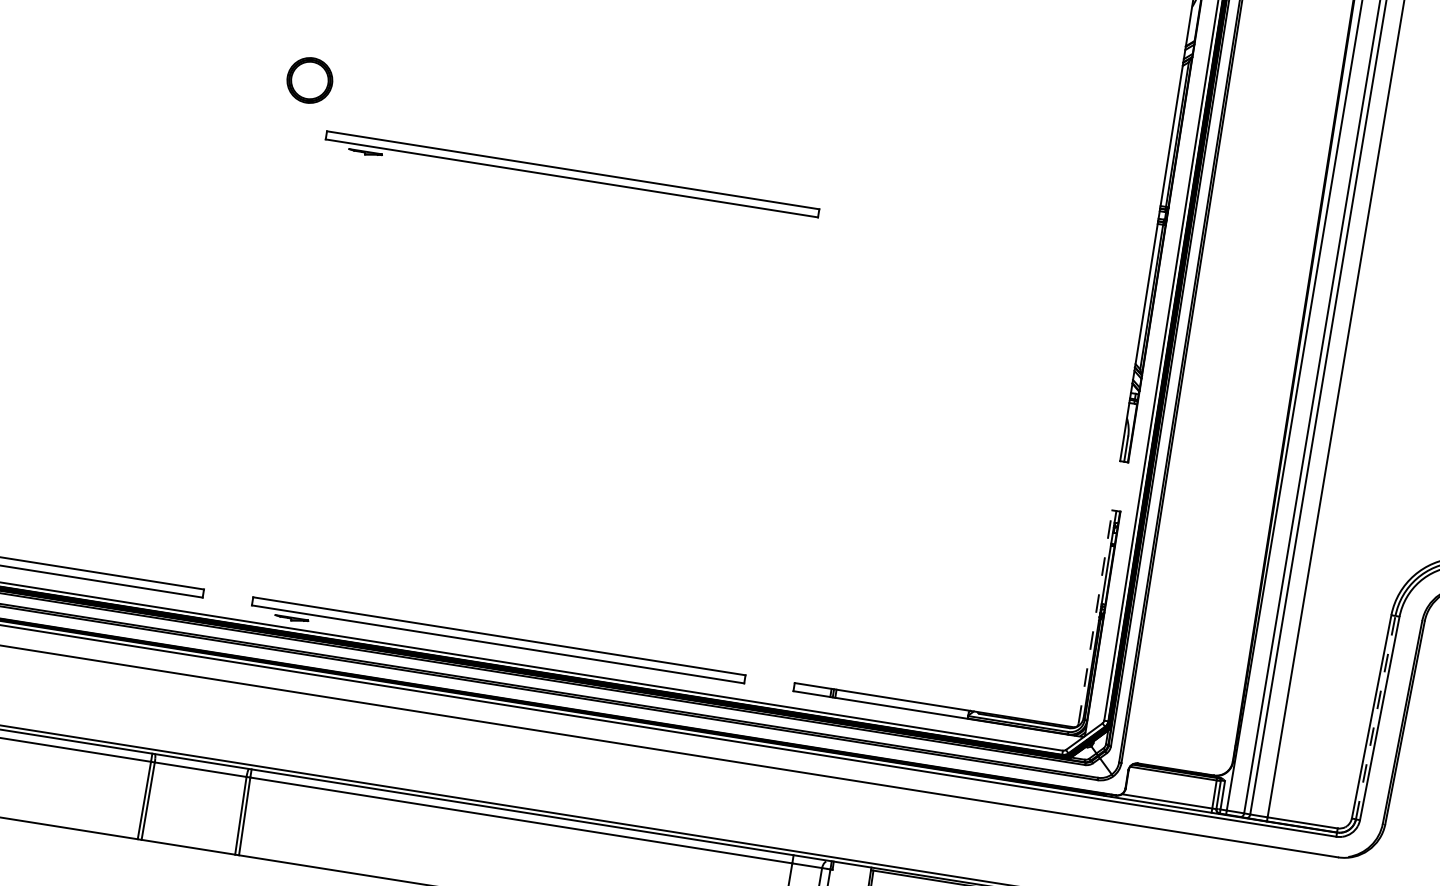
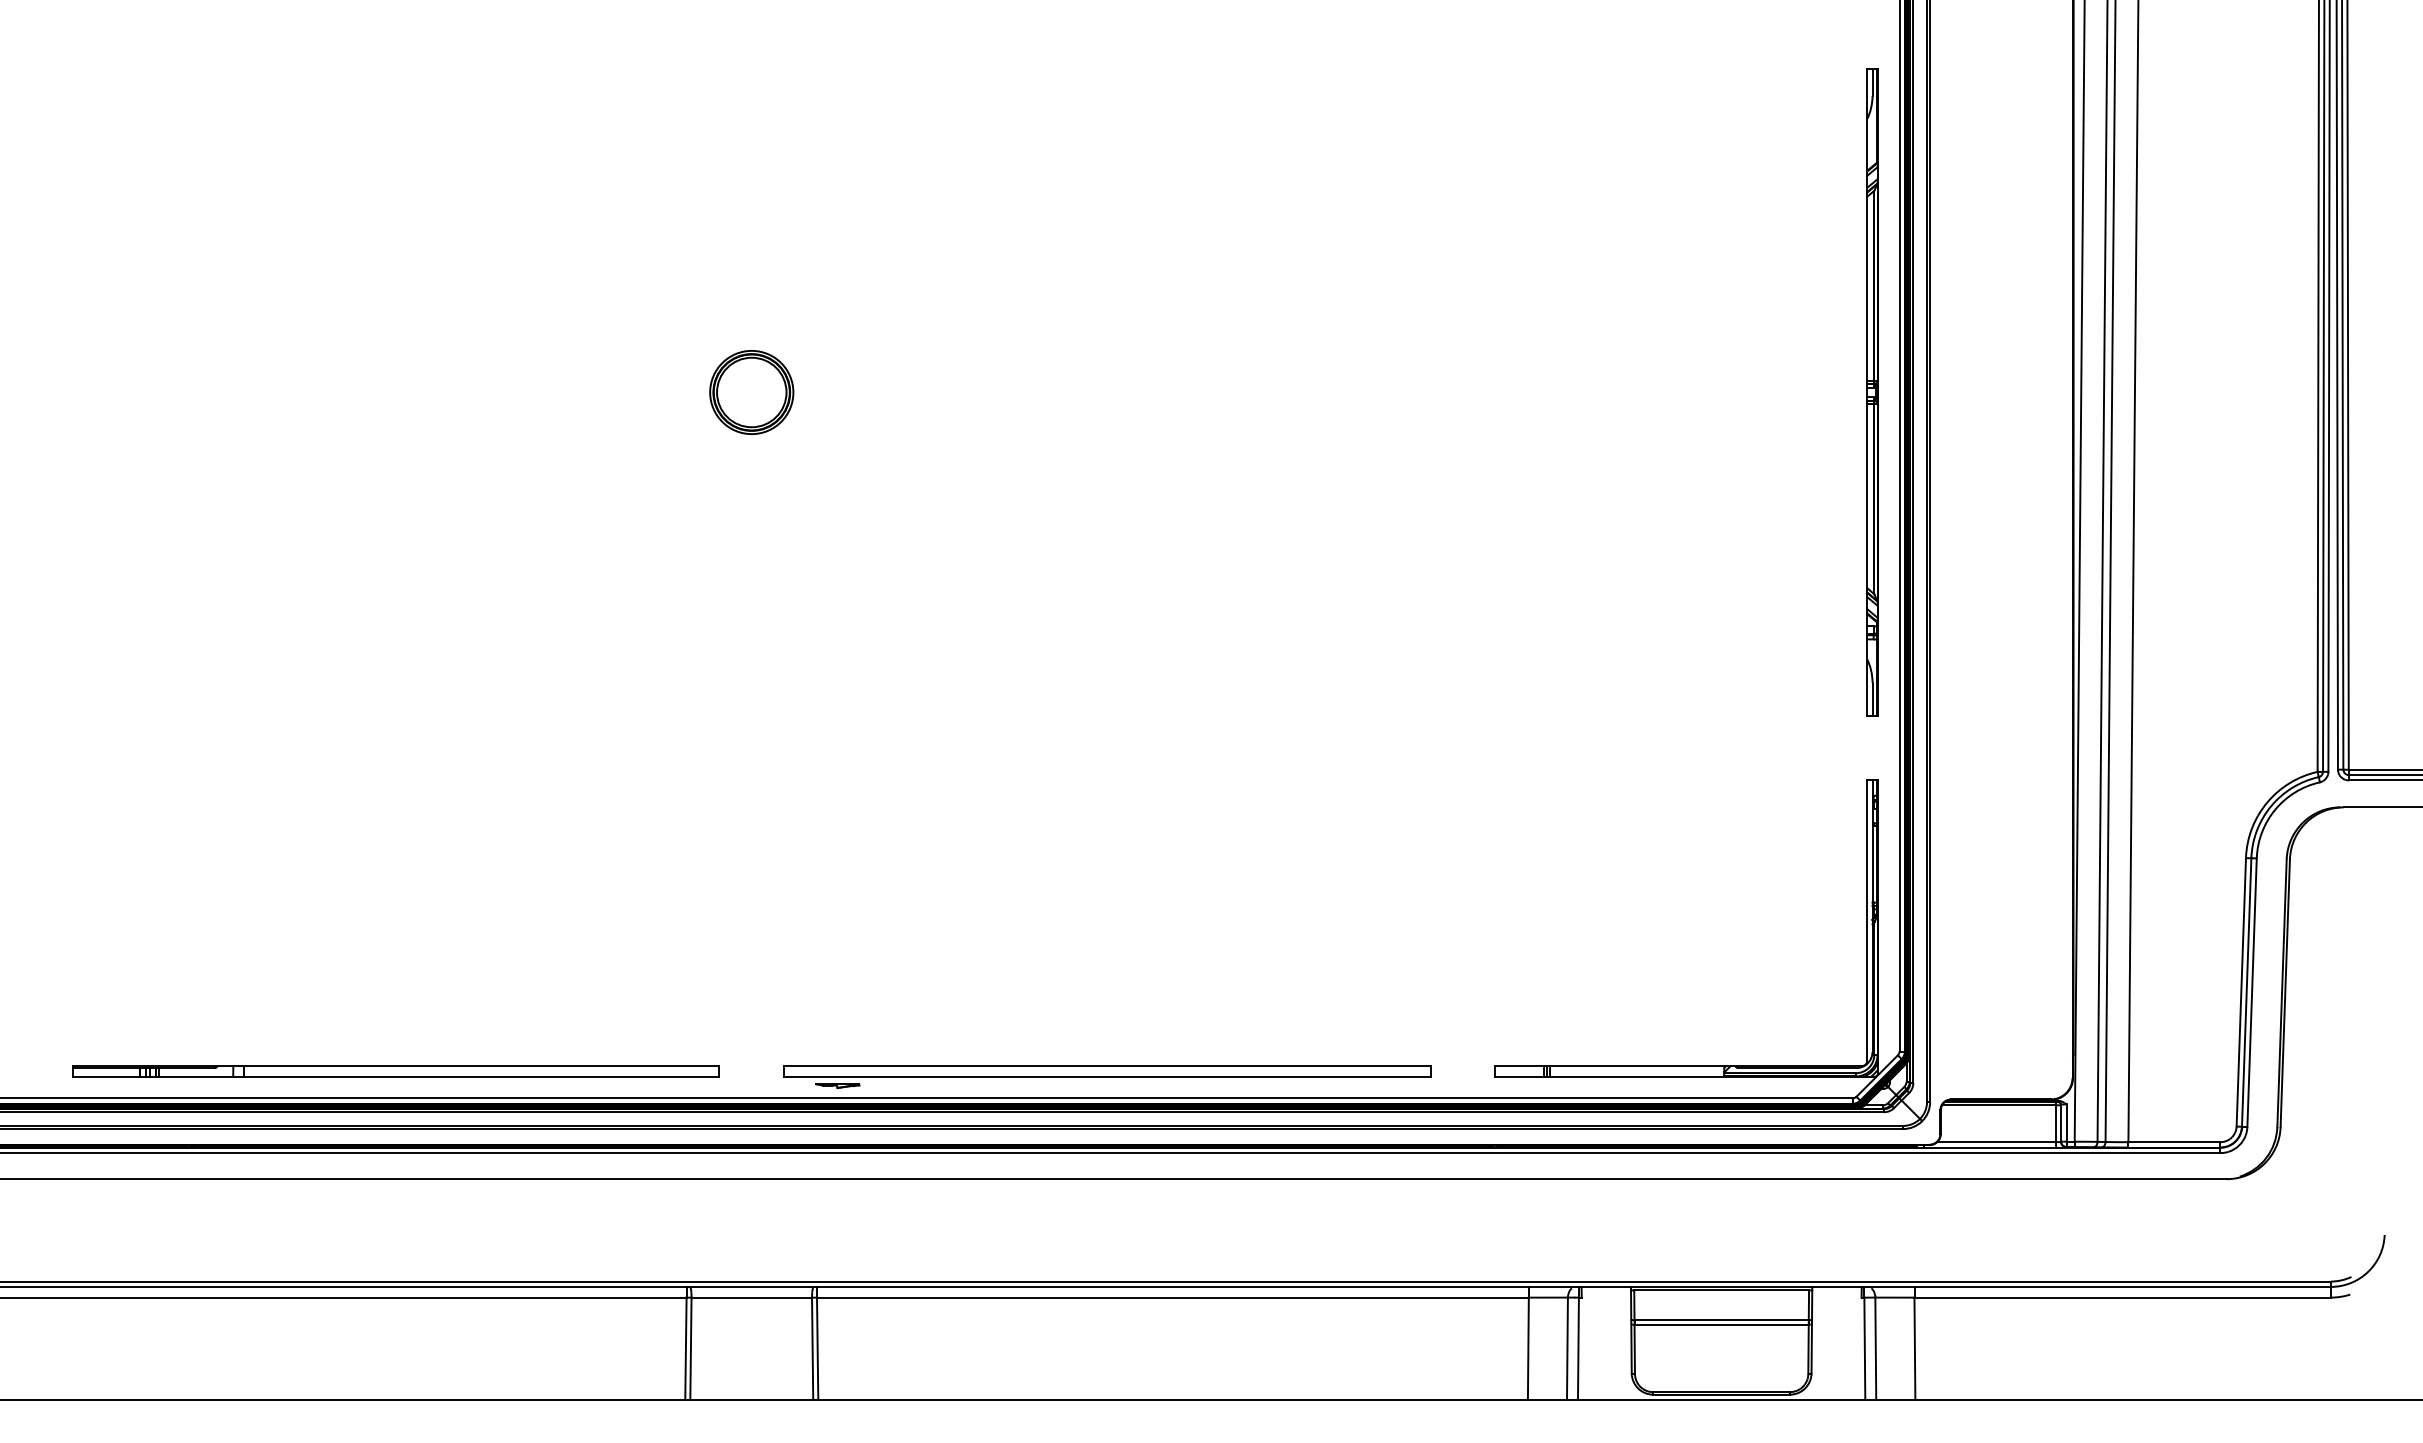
part: (309, 80) -> (751, 392), size x1.43
part: (572, 178) -> (1107, 464), removed
line: (1095, 617) -> (1867, 920), dashed -> solid
line: (1375, 717) -> (2246, 992), dashed -> solid

